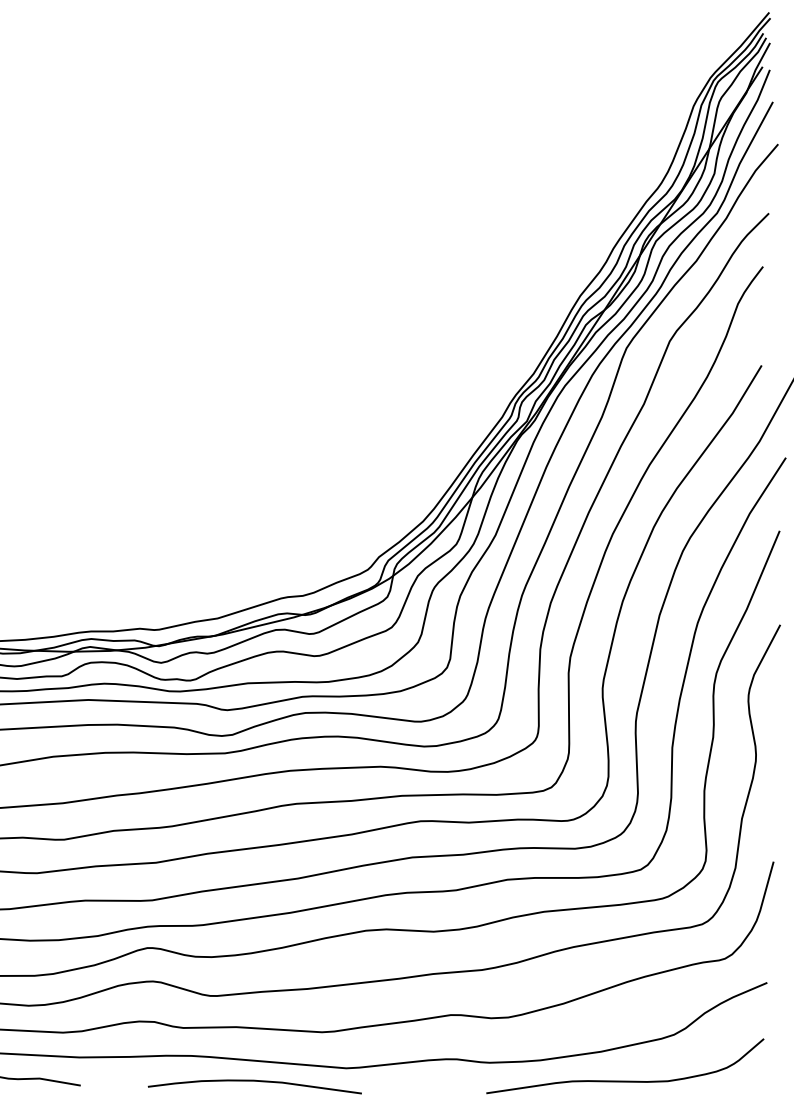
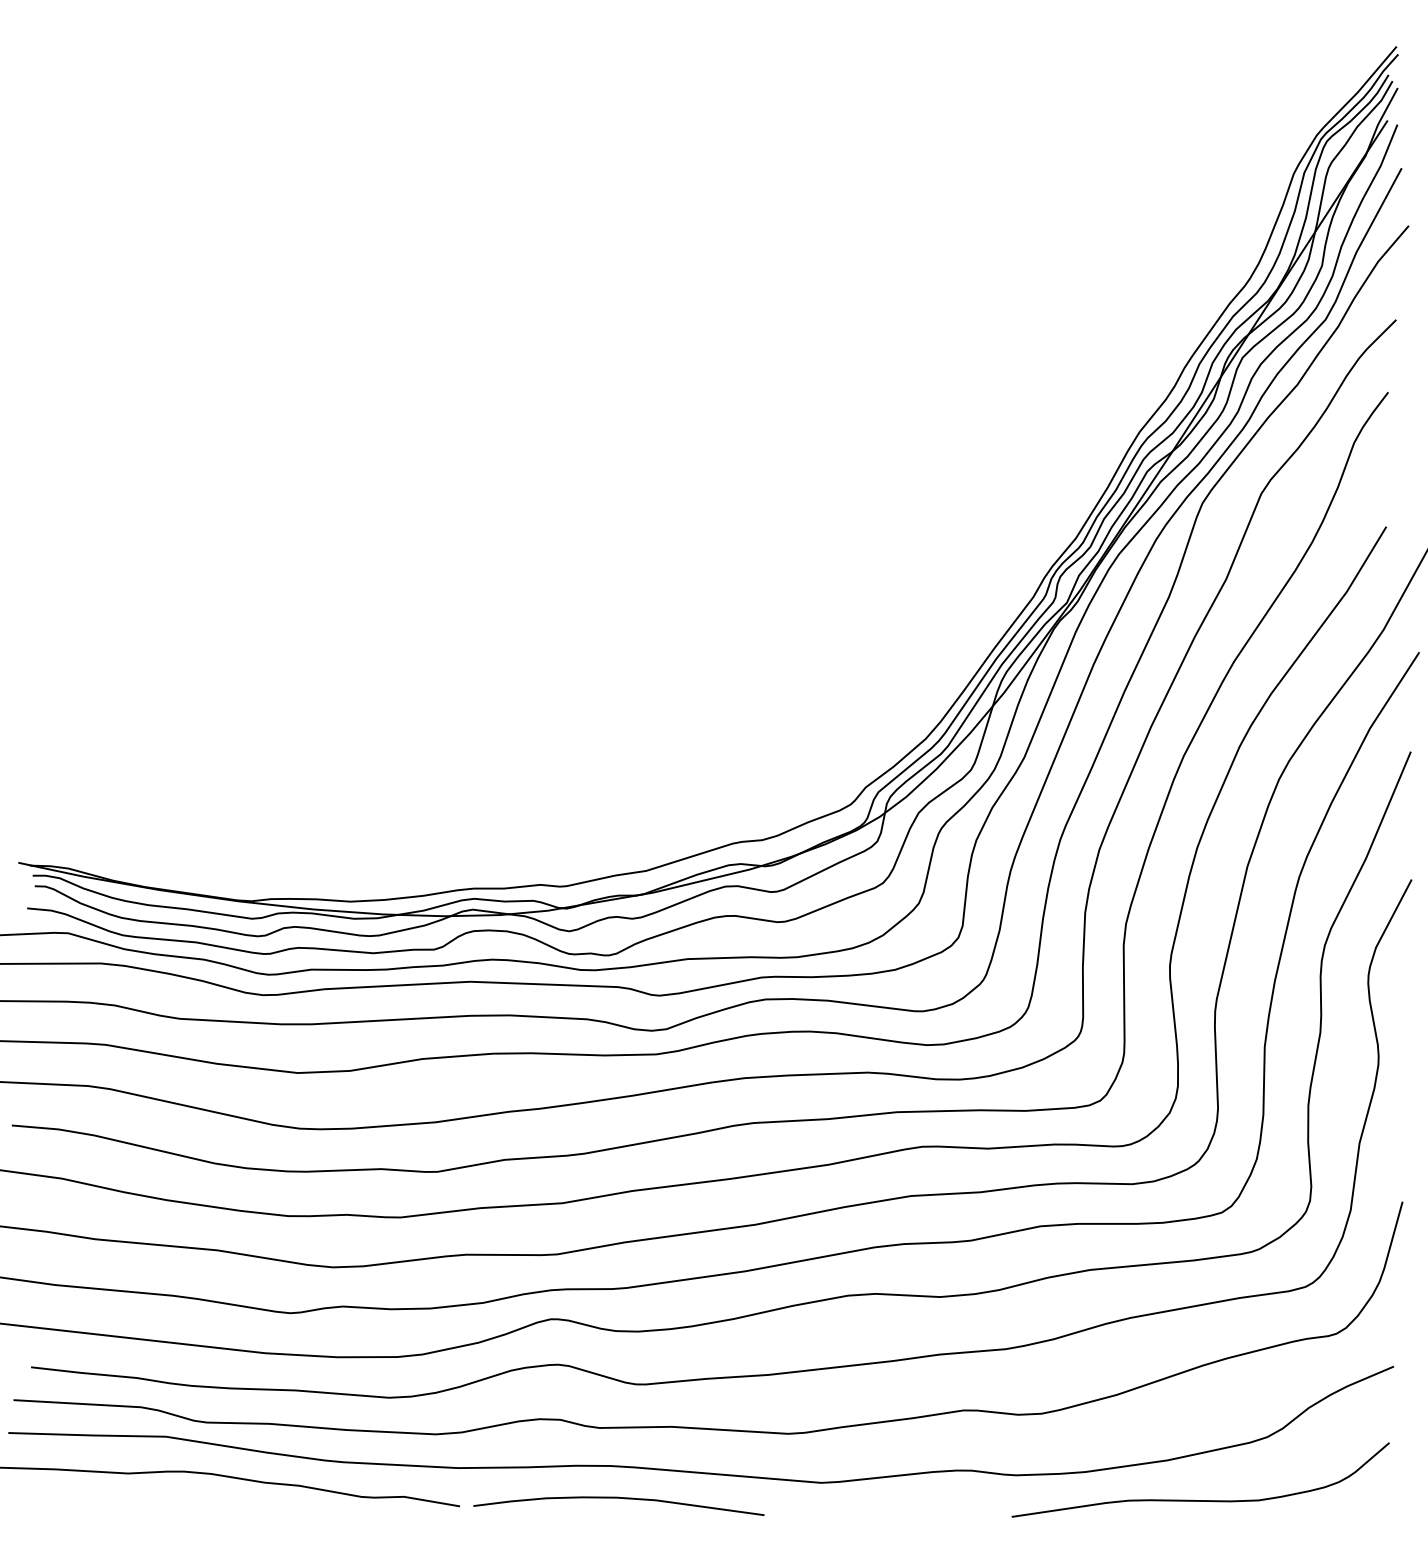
curve: (254, 1081) -> (618, 1498), moved

